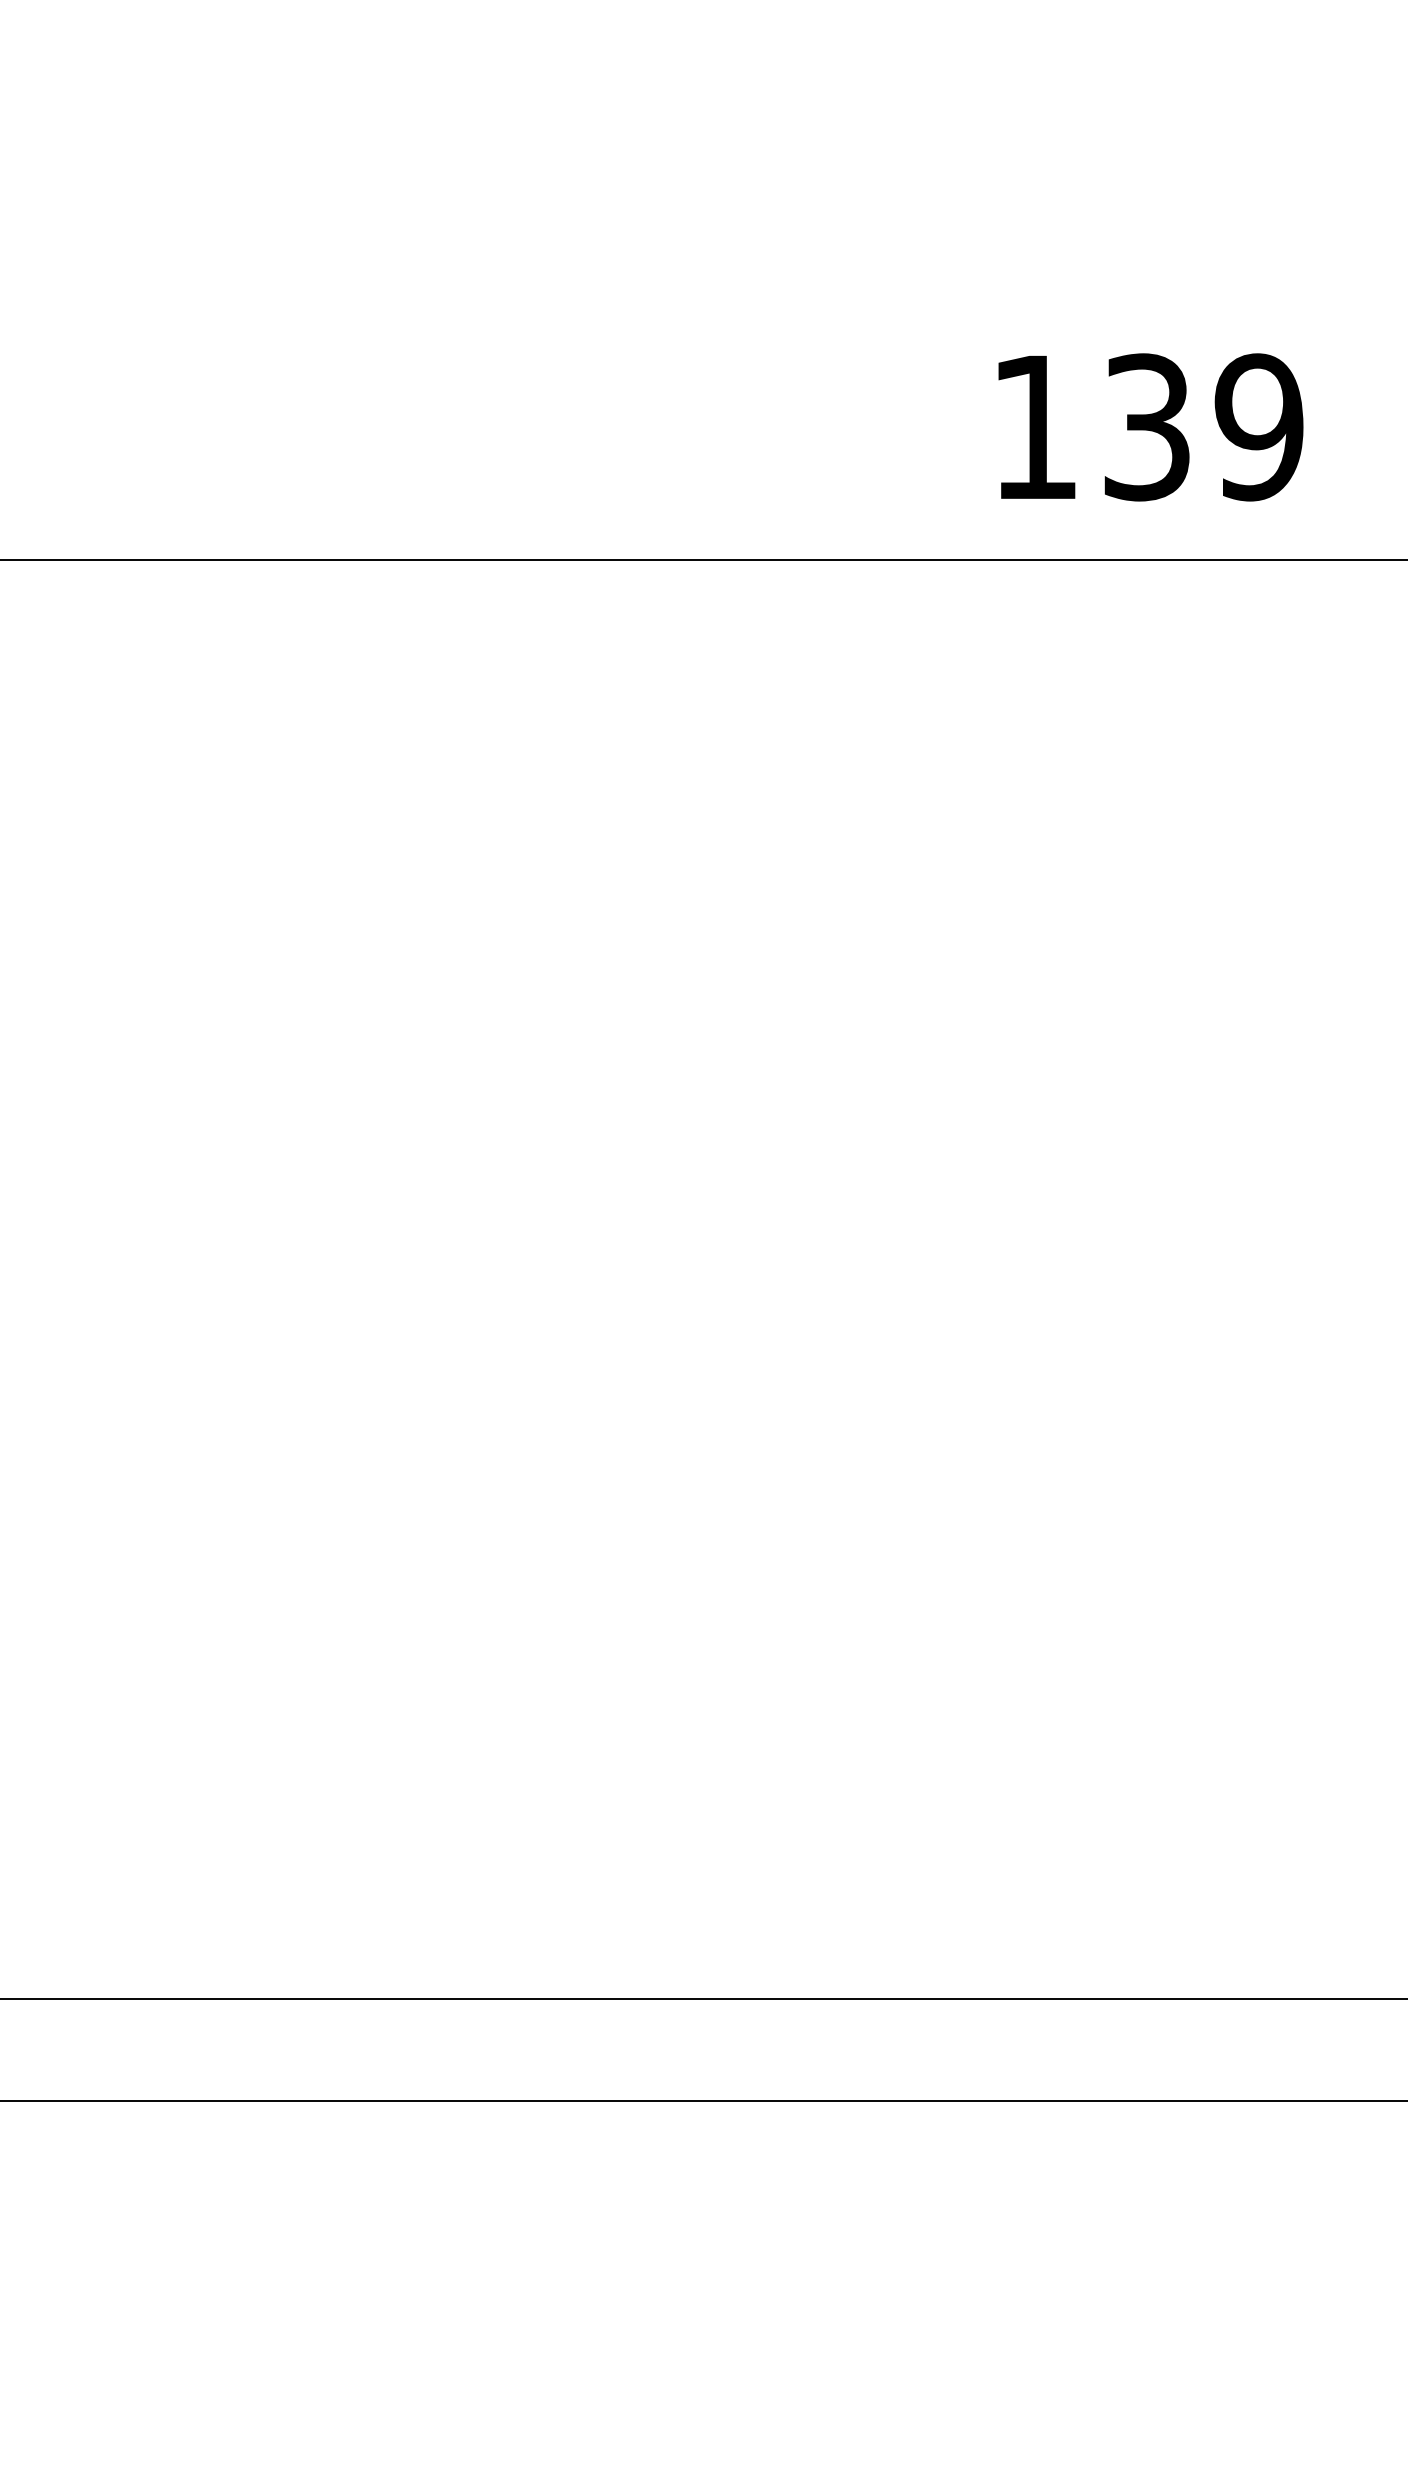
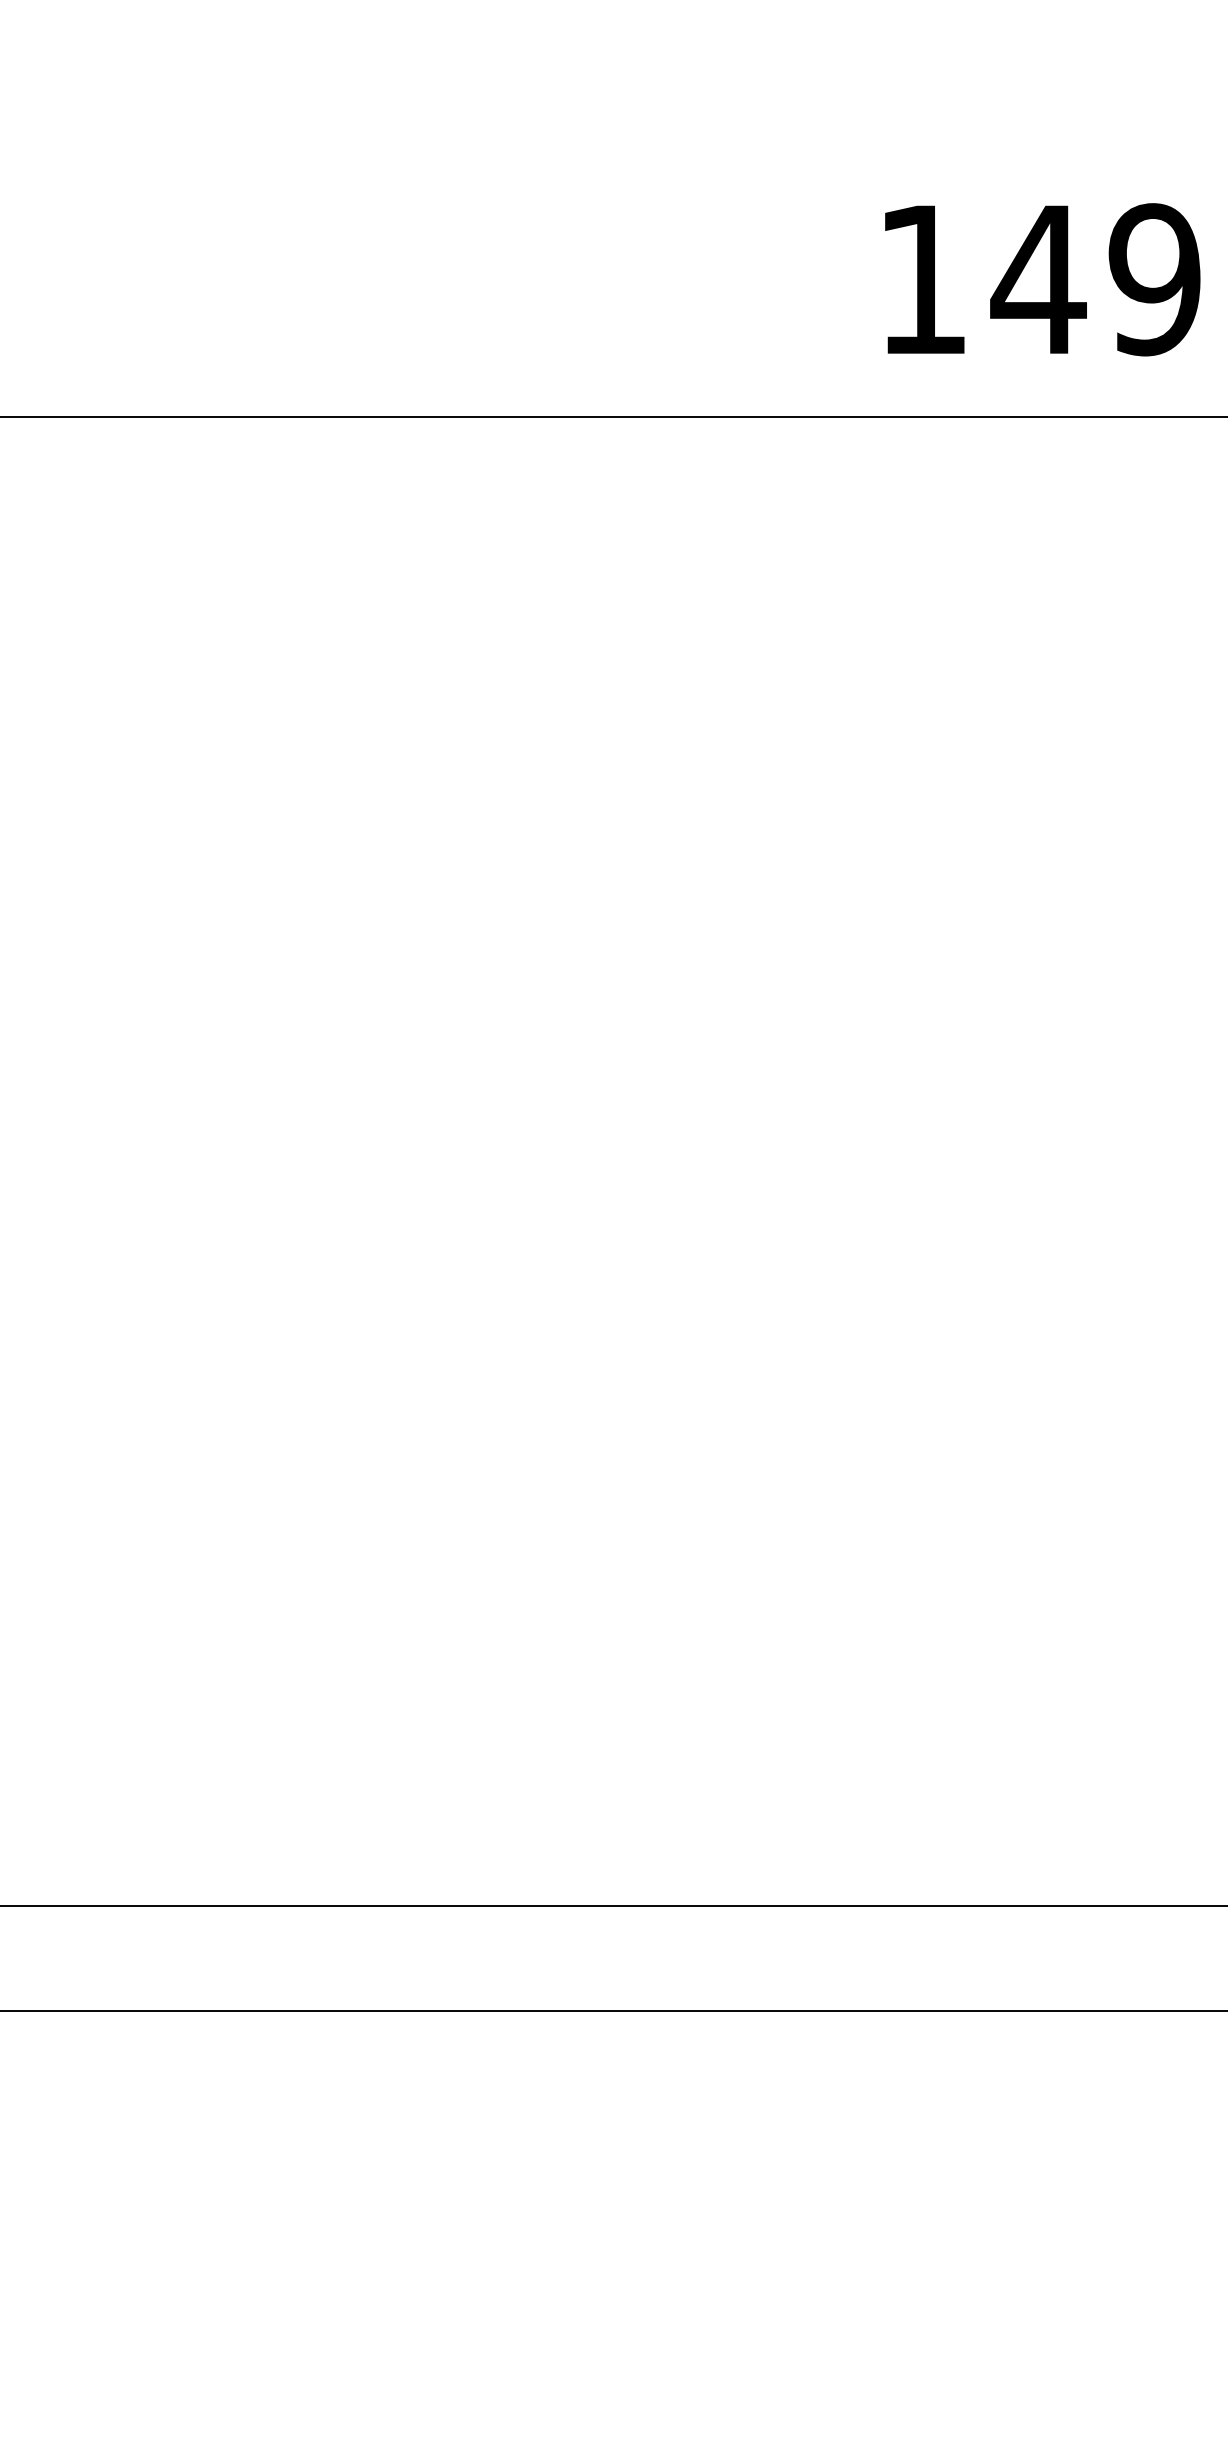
text: (1146, 427) -> (1038, 279), 139 -> 149

